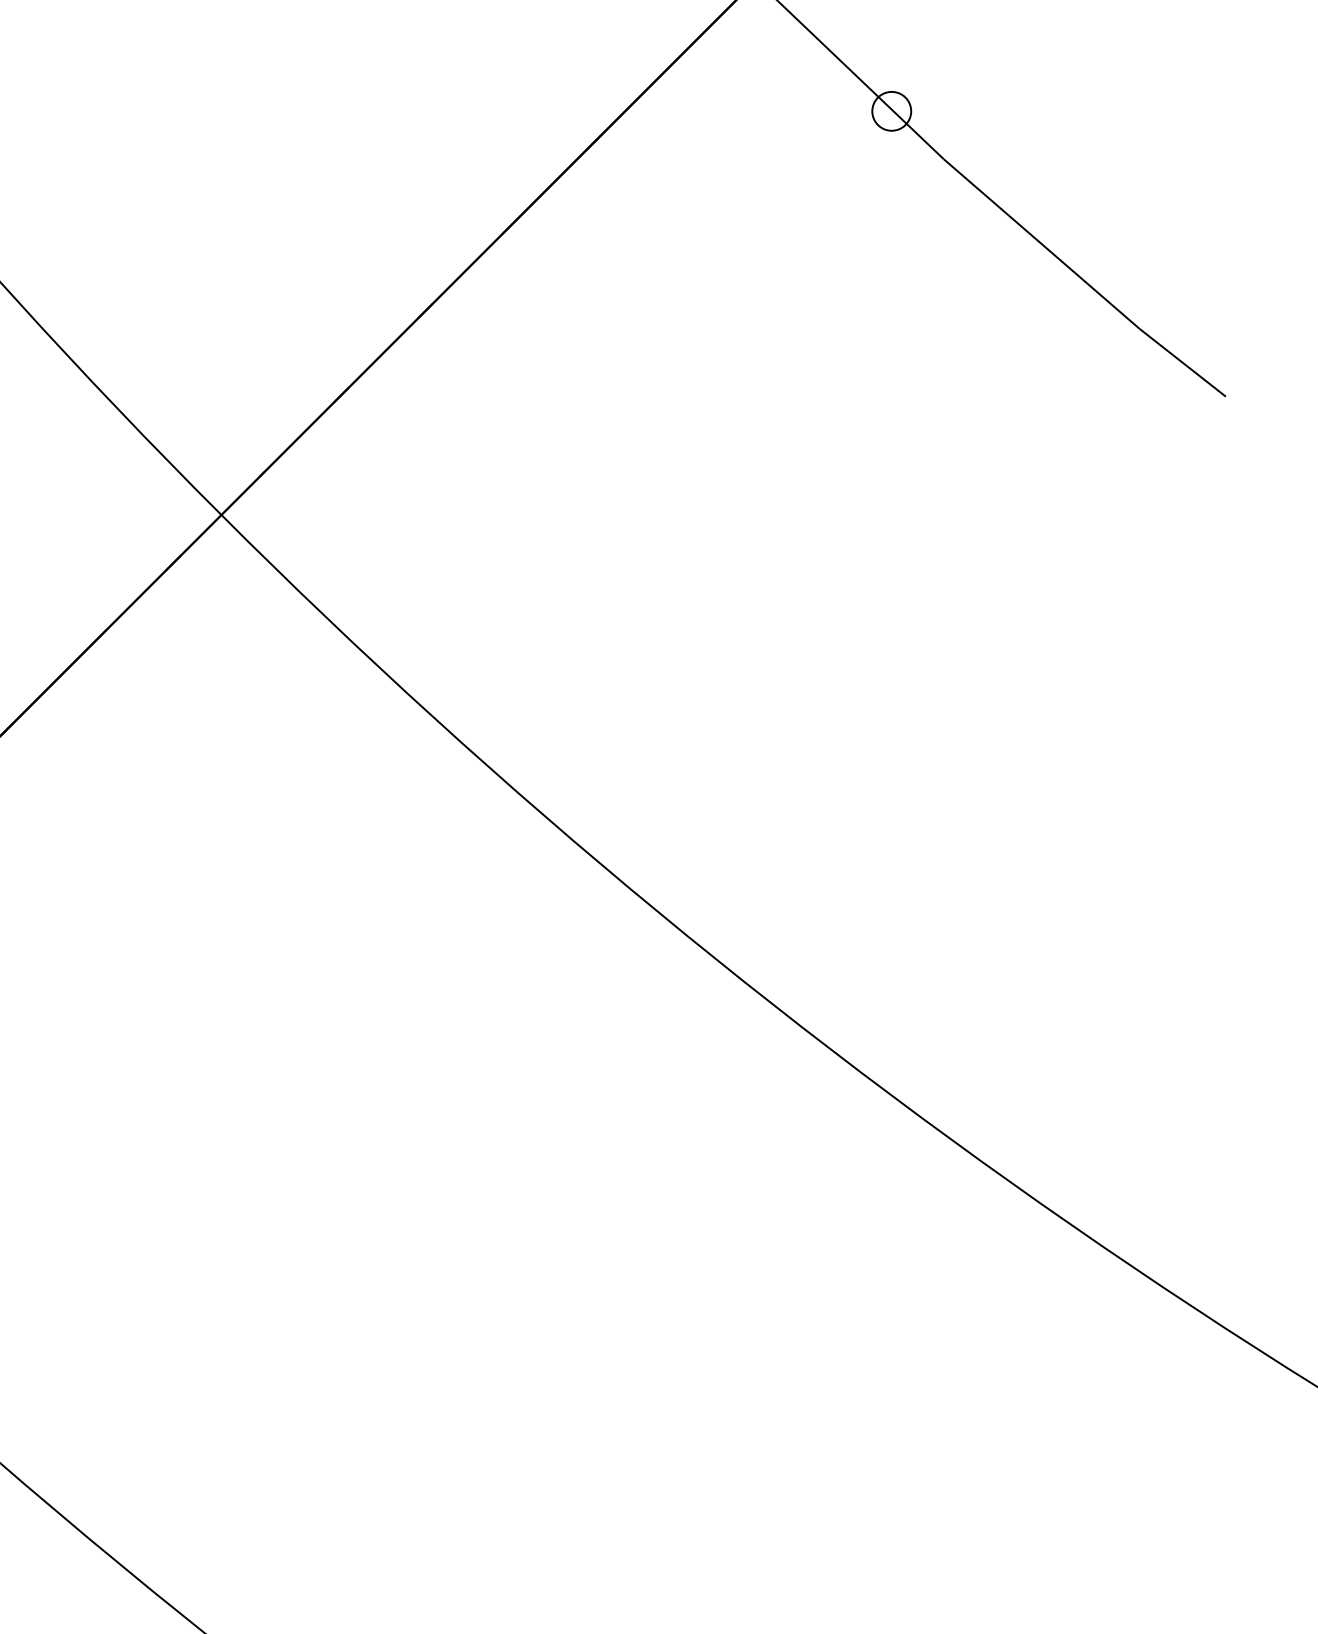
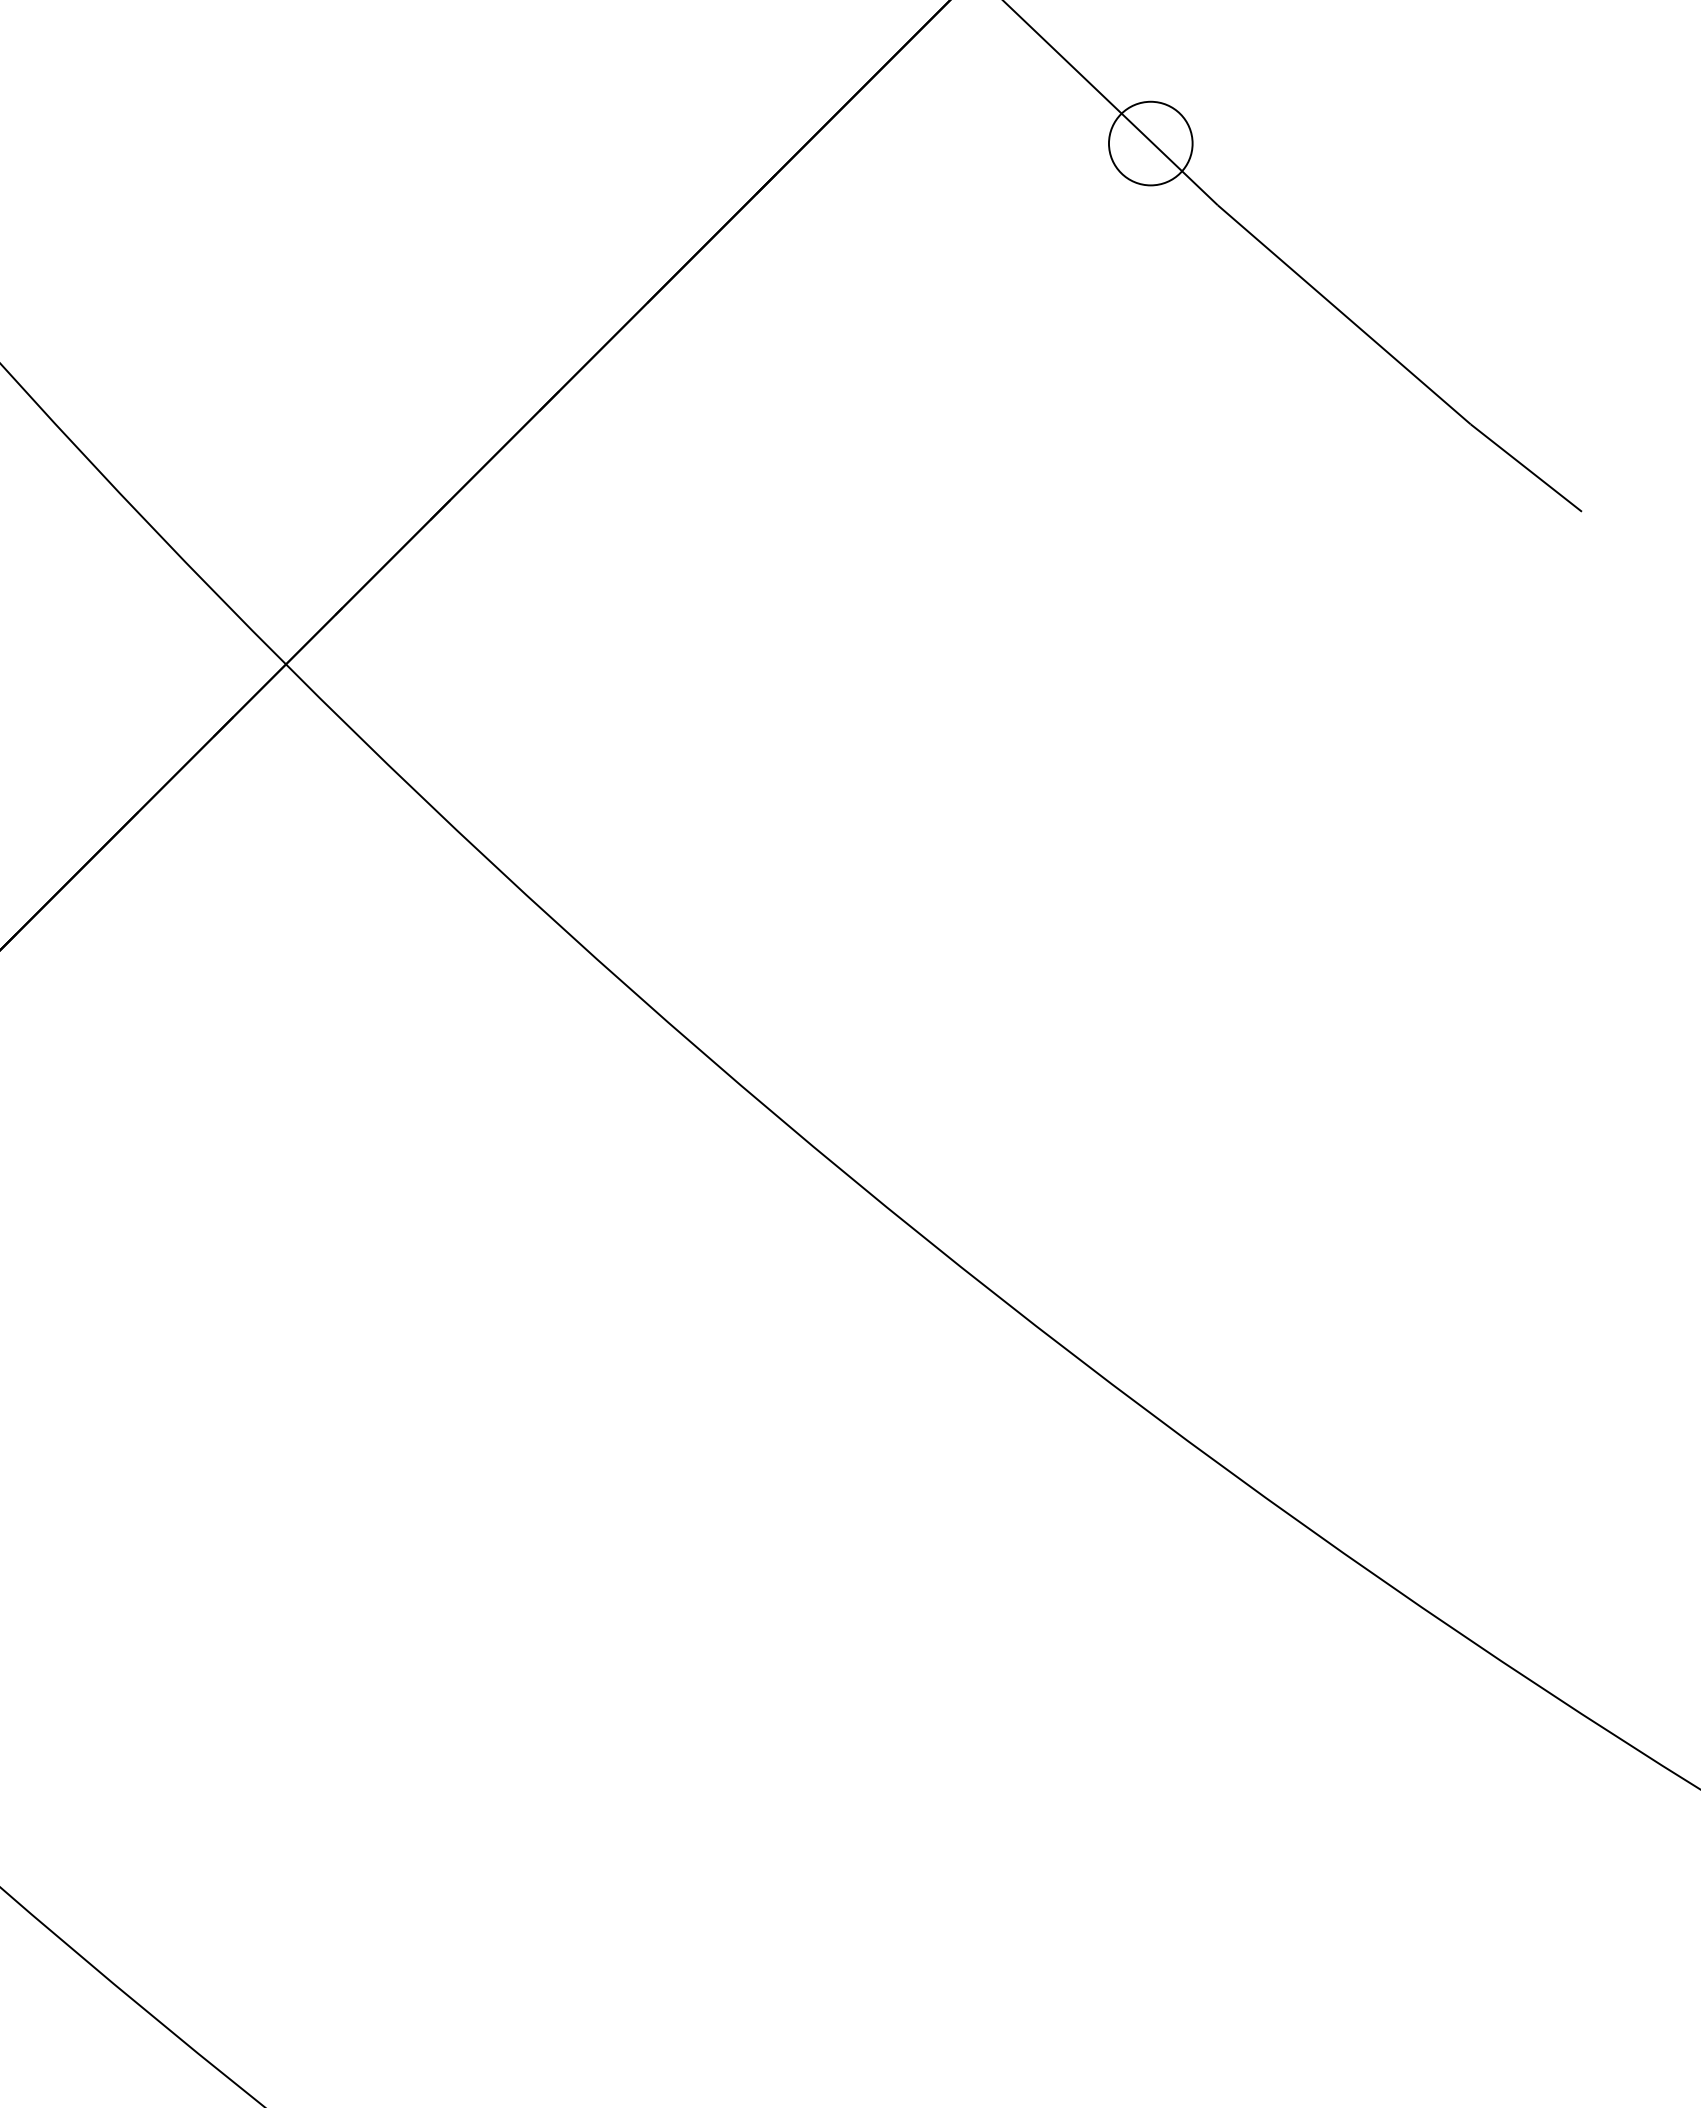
circle: (891, 111) -> (1150, 143), size x1.67

